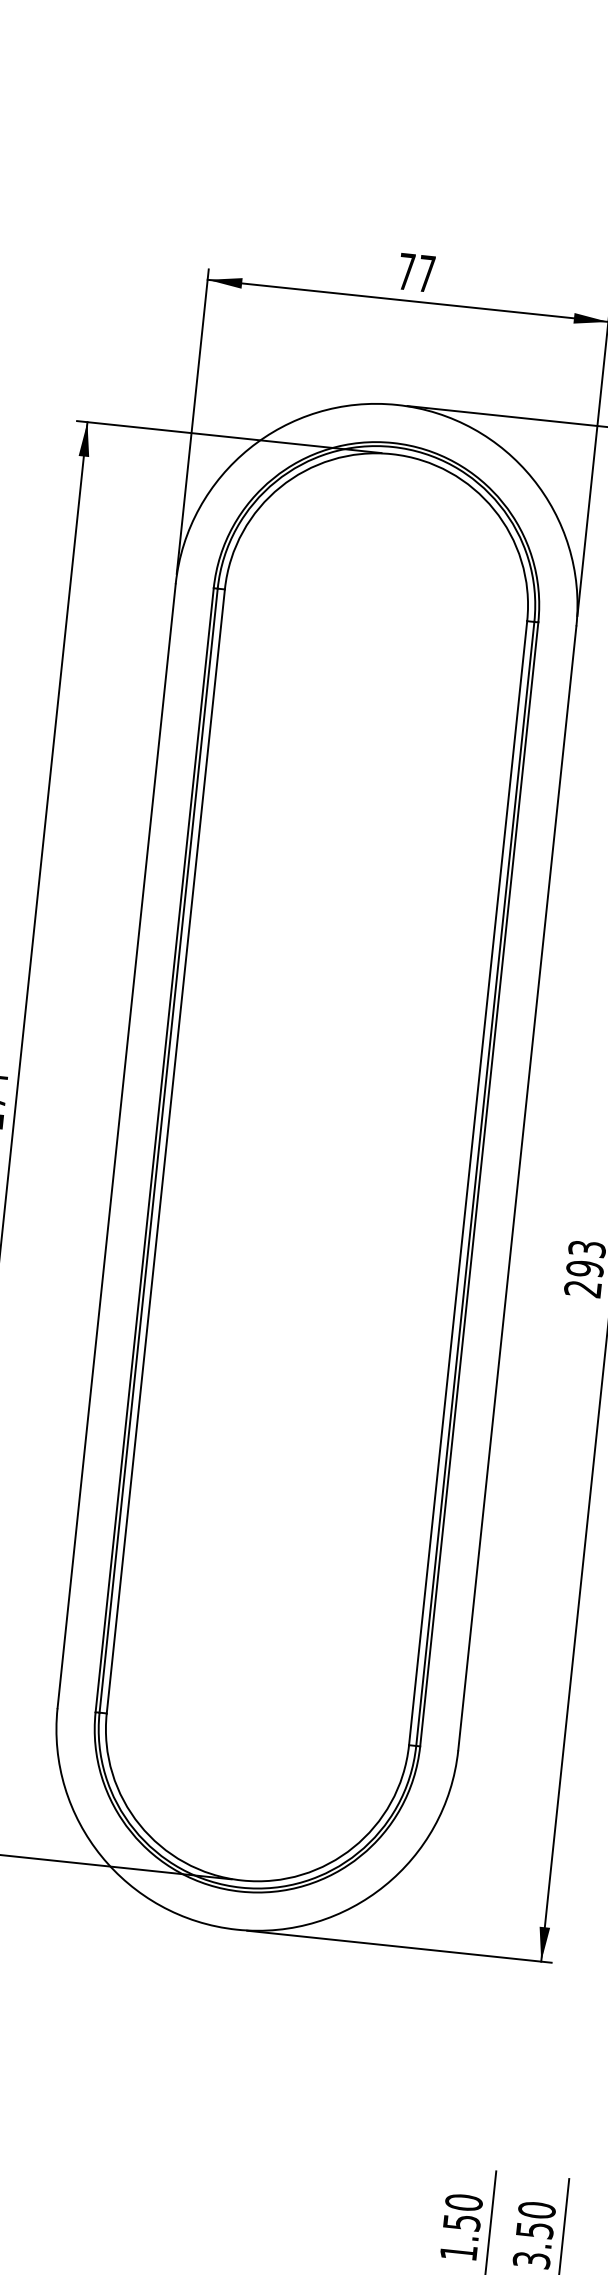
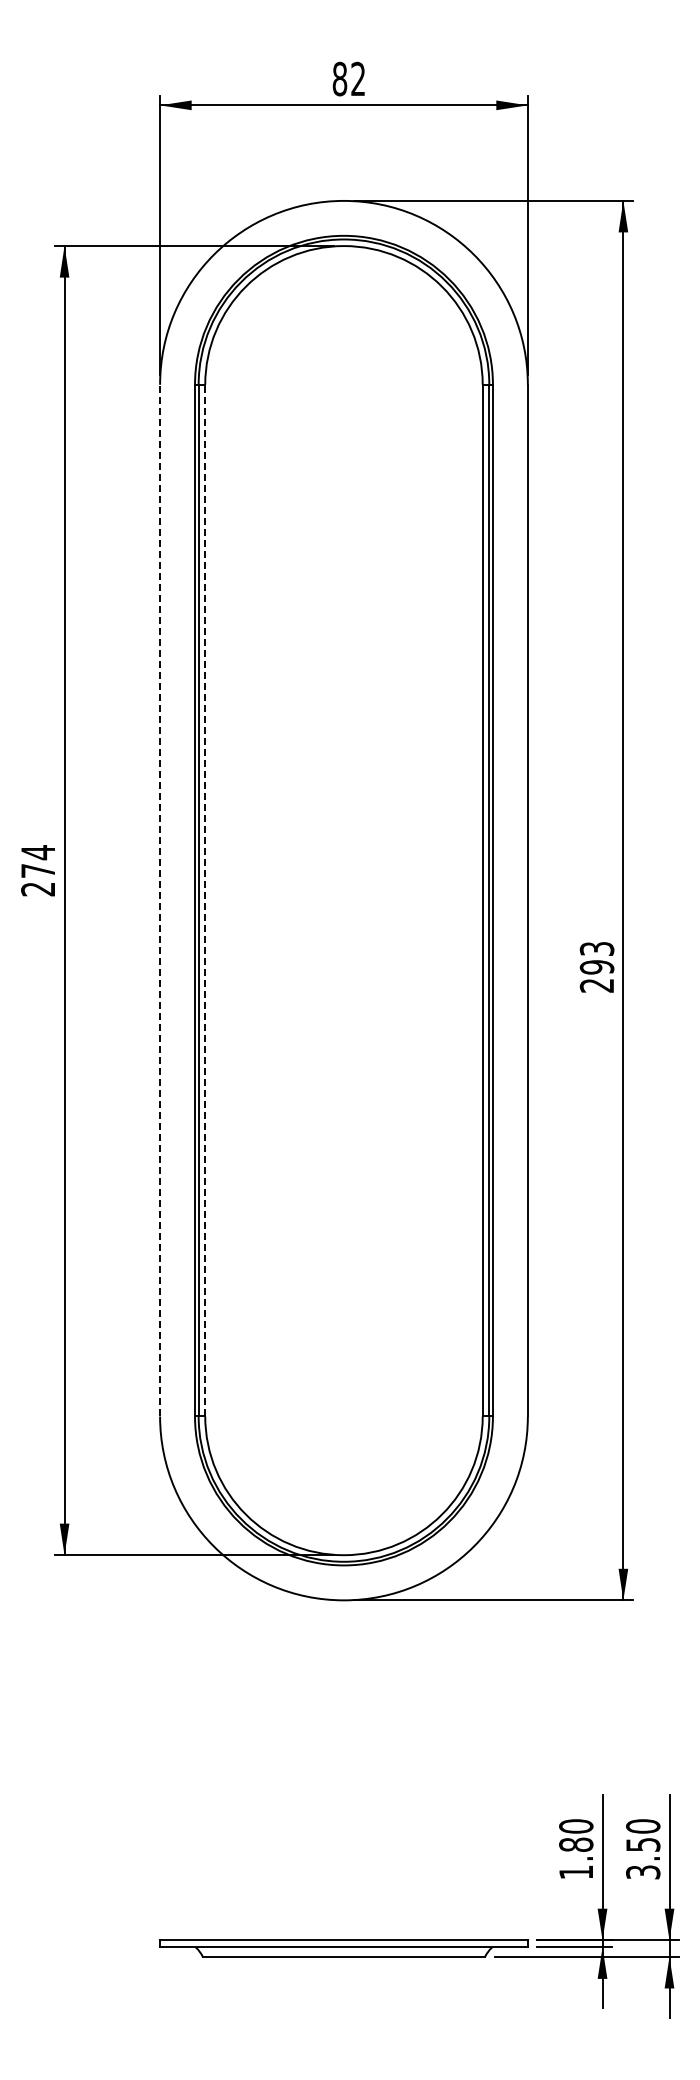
text: (416, 272) -> (348, 78), 77 -> 82
line: (117, 1146) -> (160, 900), solid -> dashed
line: (166, 1151) -> (205, 900), solid -> dashed
text: (462, 2222) -> (576, 1844), 1.50 -> 1.80

